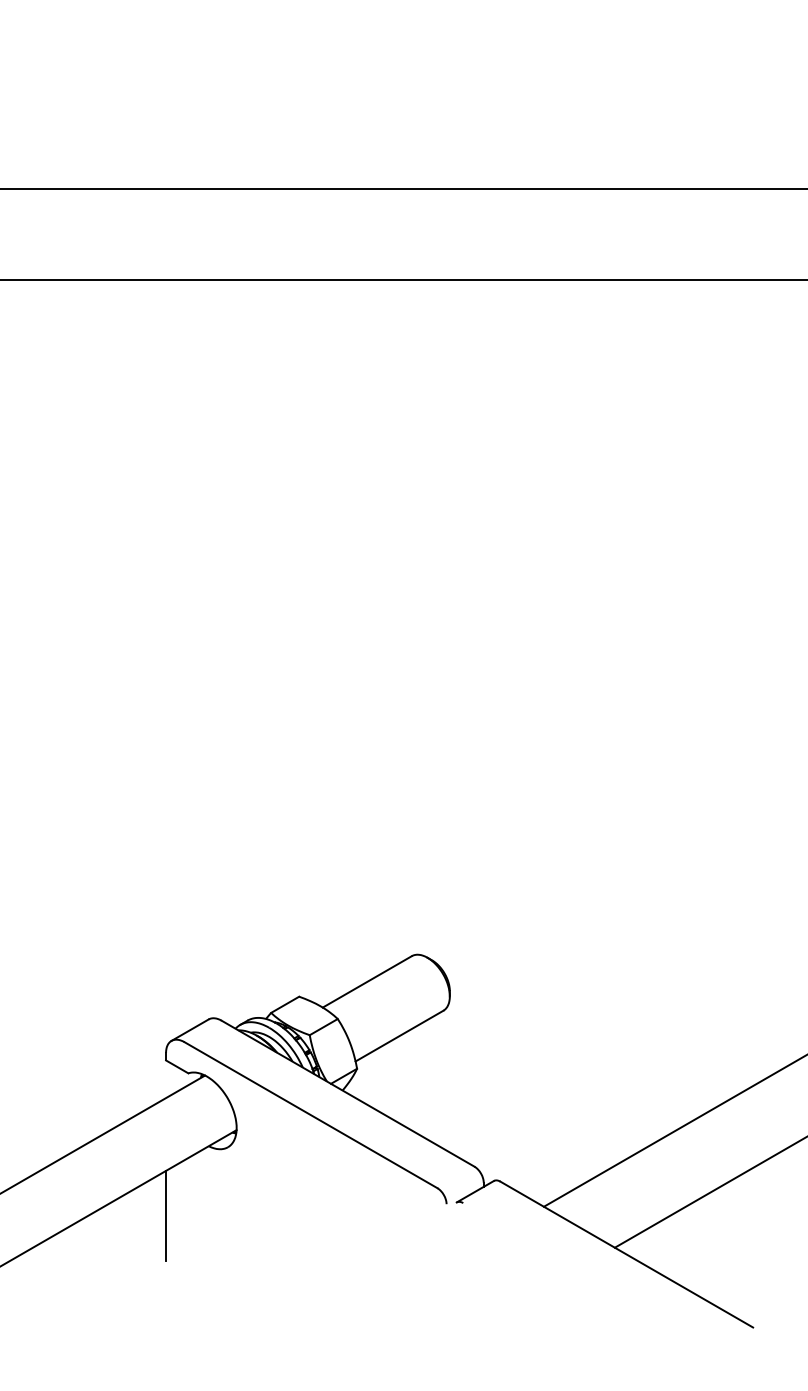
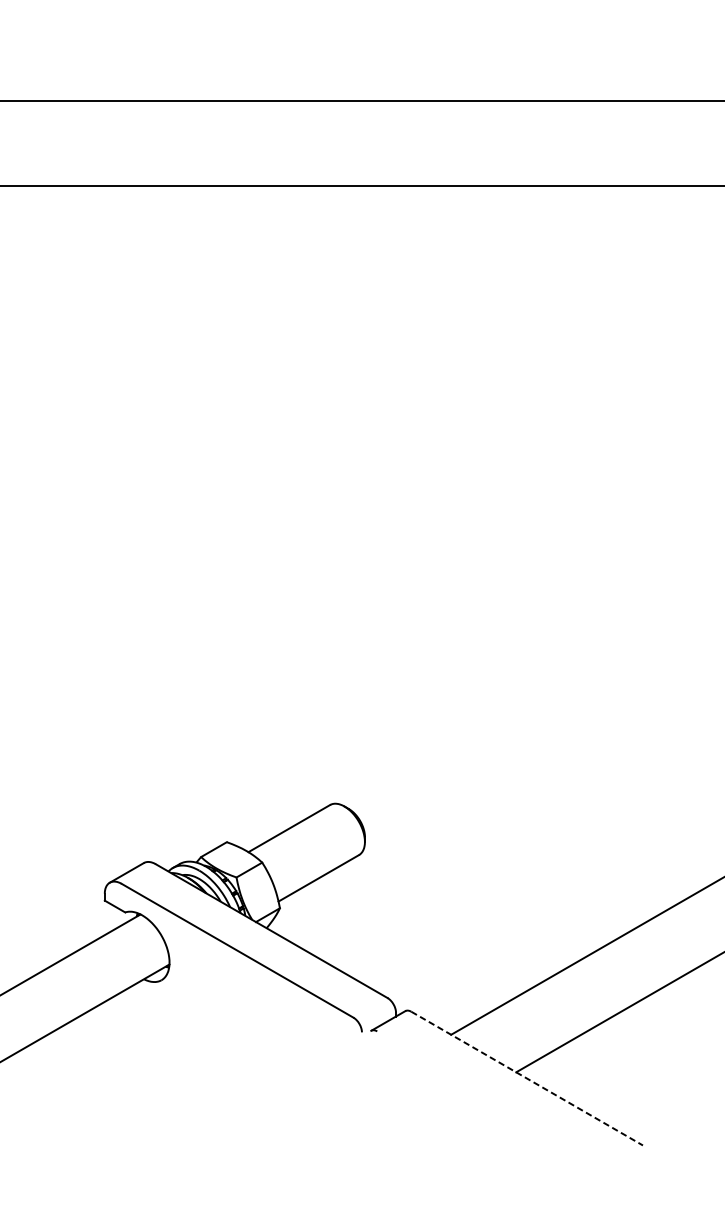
line: (166, 1215) -> (105, 1042), removed
line: (626, 1254) -> (526, 1078), solid -> dashed

